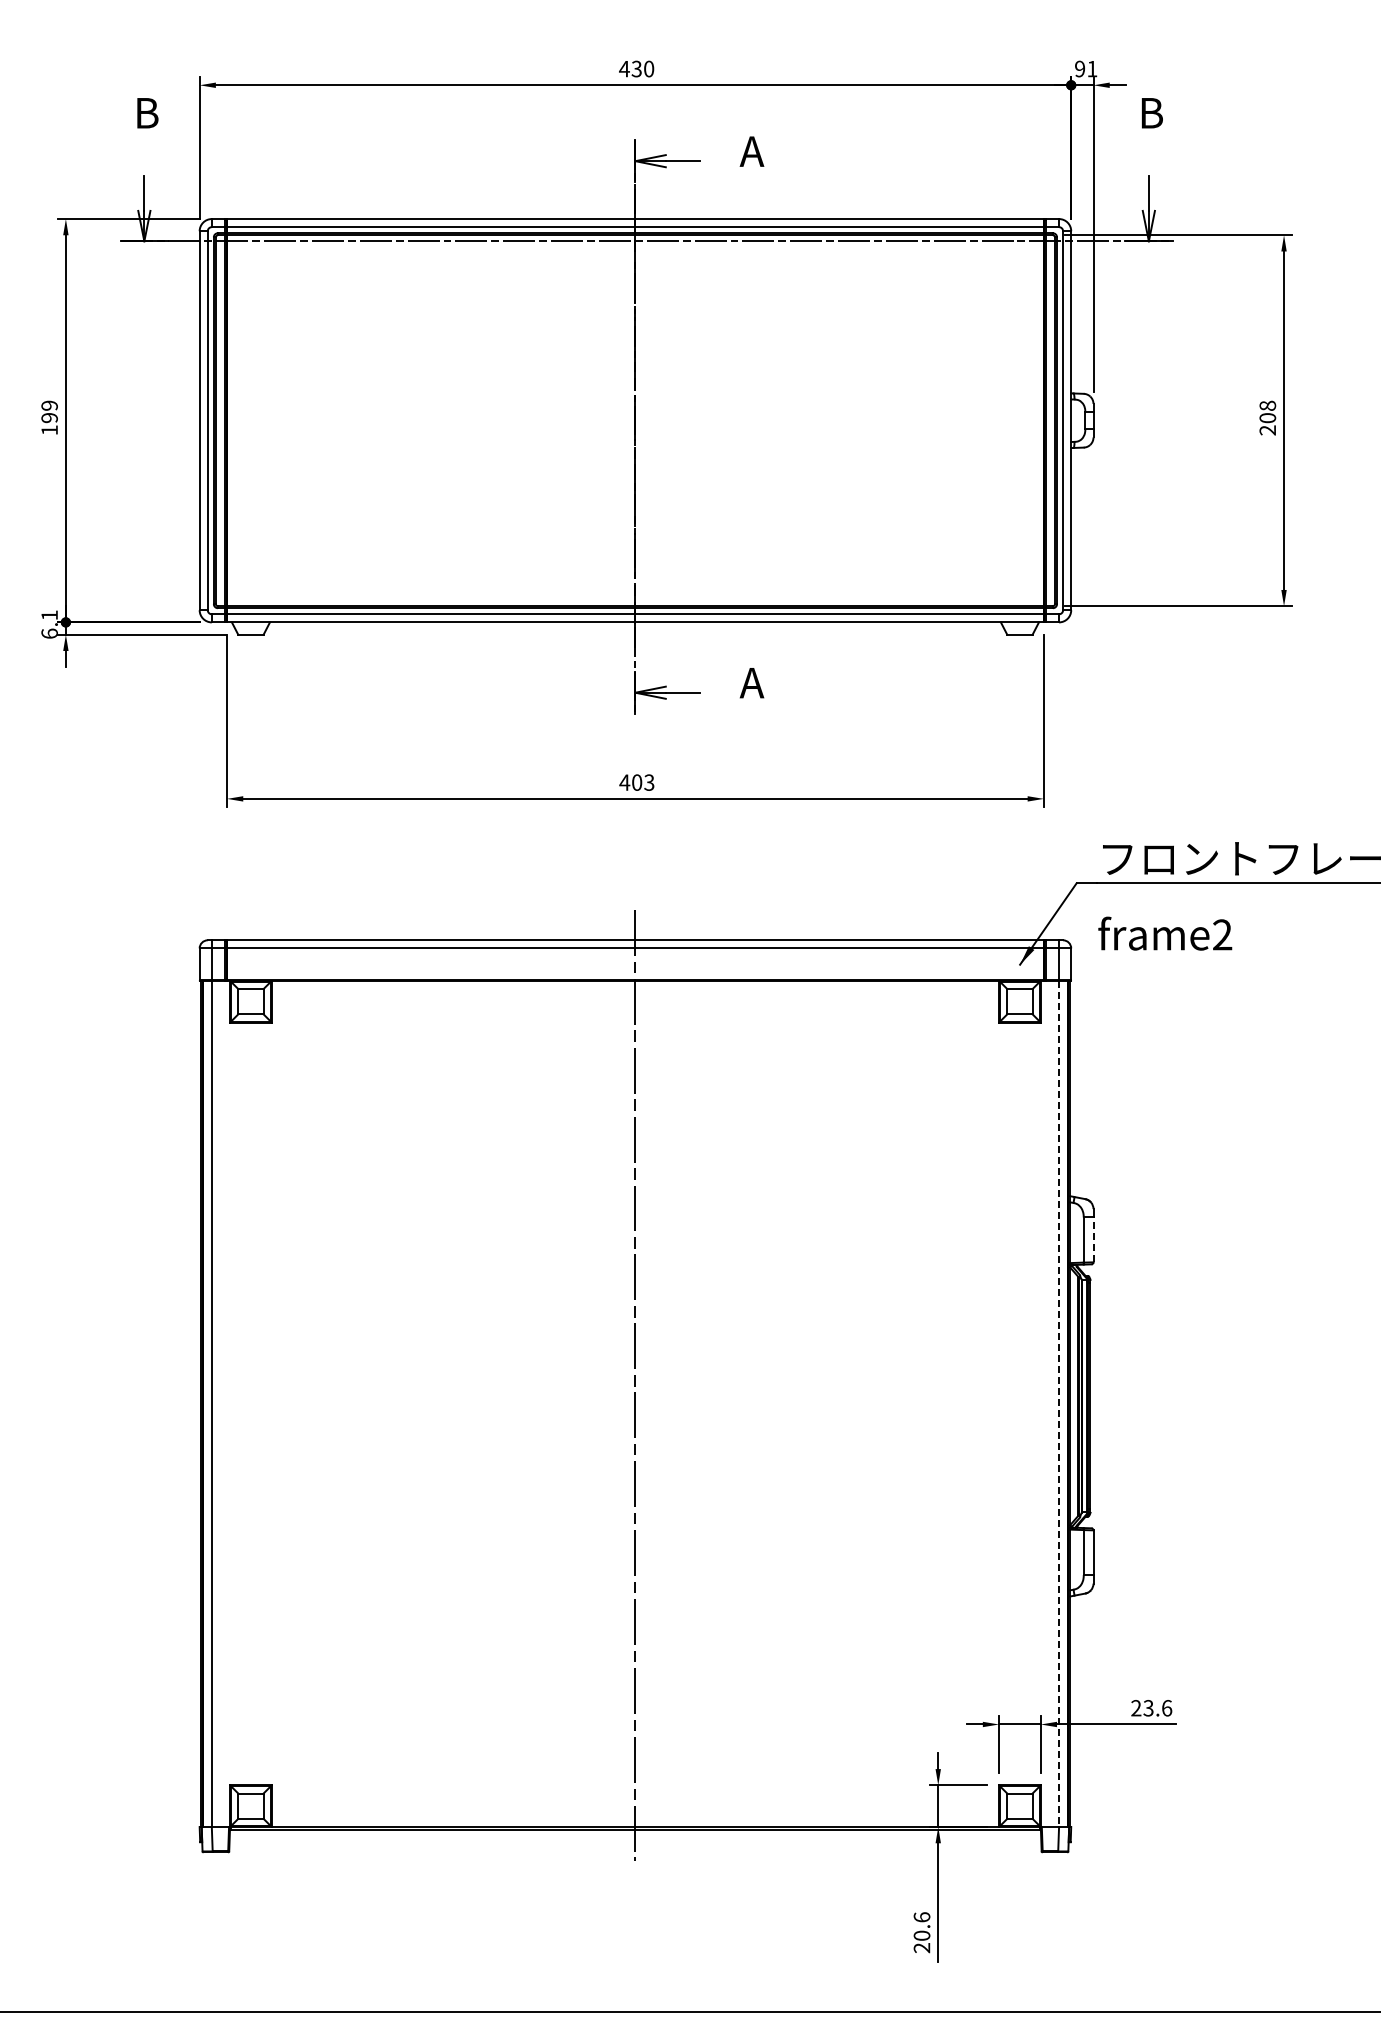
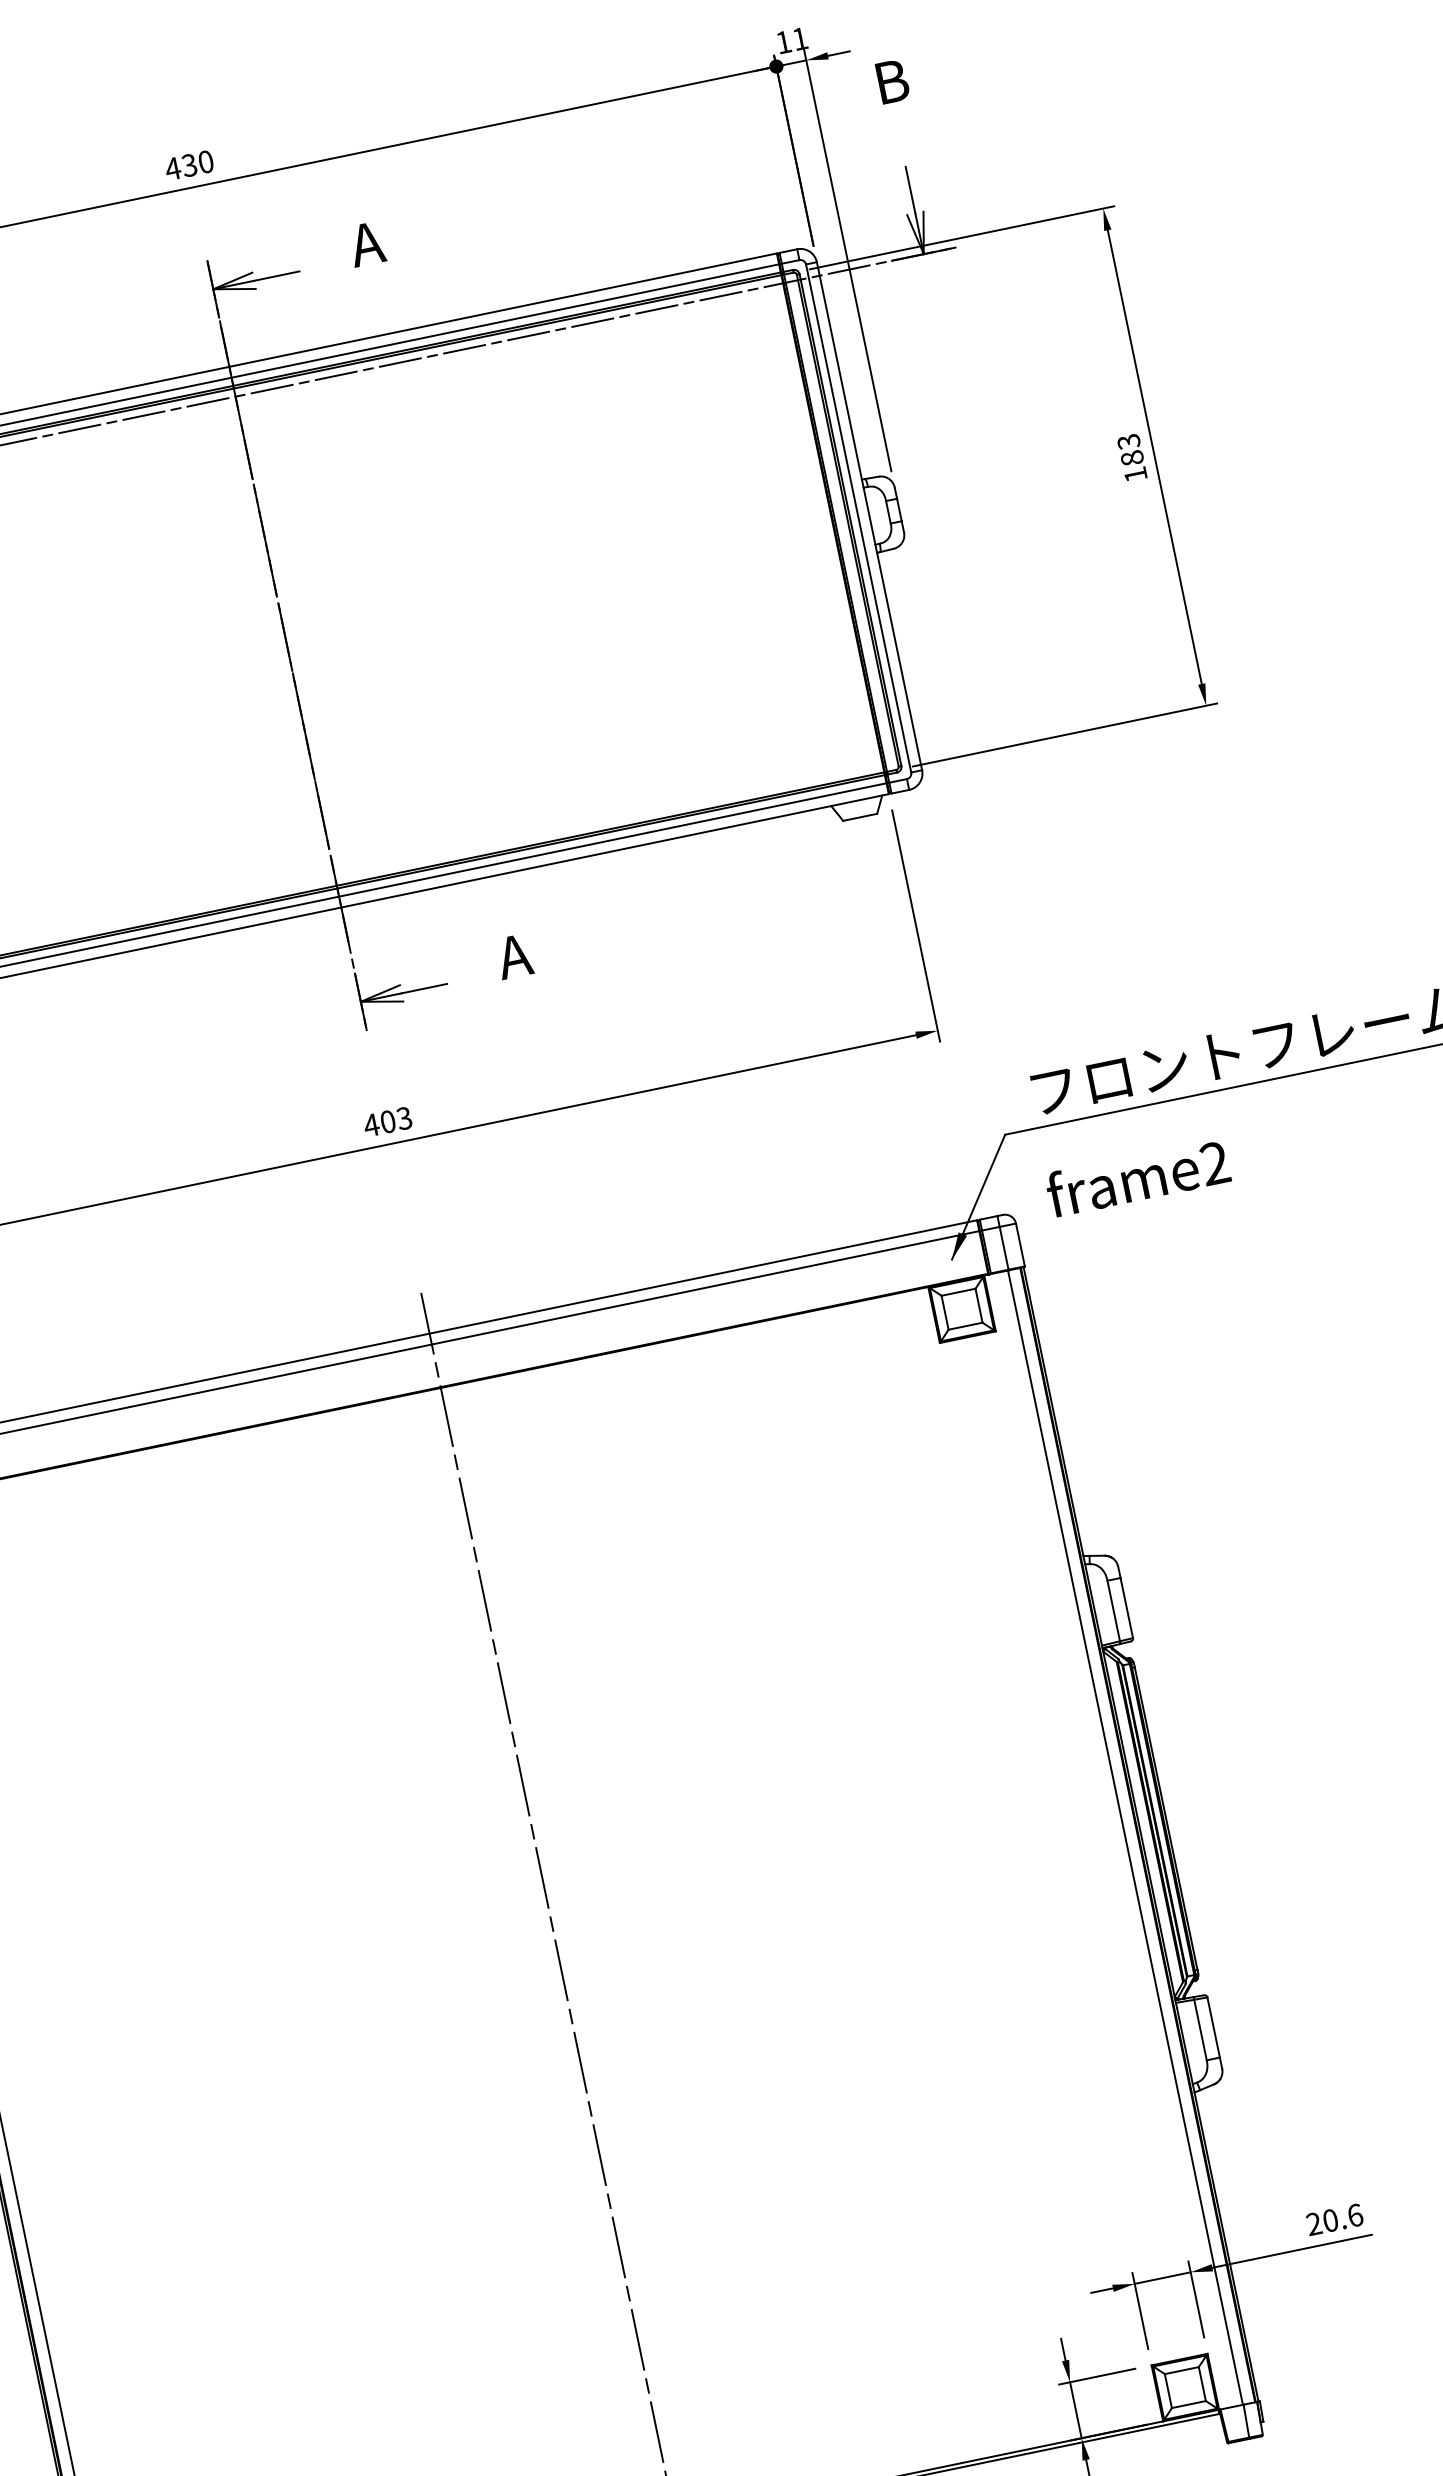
text: (1080, 68) -> (784, 41), 91 -> 11
text: (1267, 417) -> (1131, 457), 208 -> 183
line: (1093, 1239) -> (1126, 1607), dashed -> solid
line: (1058, 1404) -> (1125, 1838), dashed -> solid
text: (1148, 1708) -> (1330, 2220), 23.6 -> 20.6

